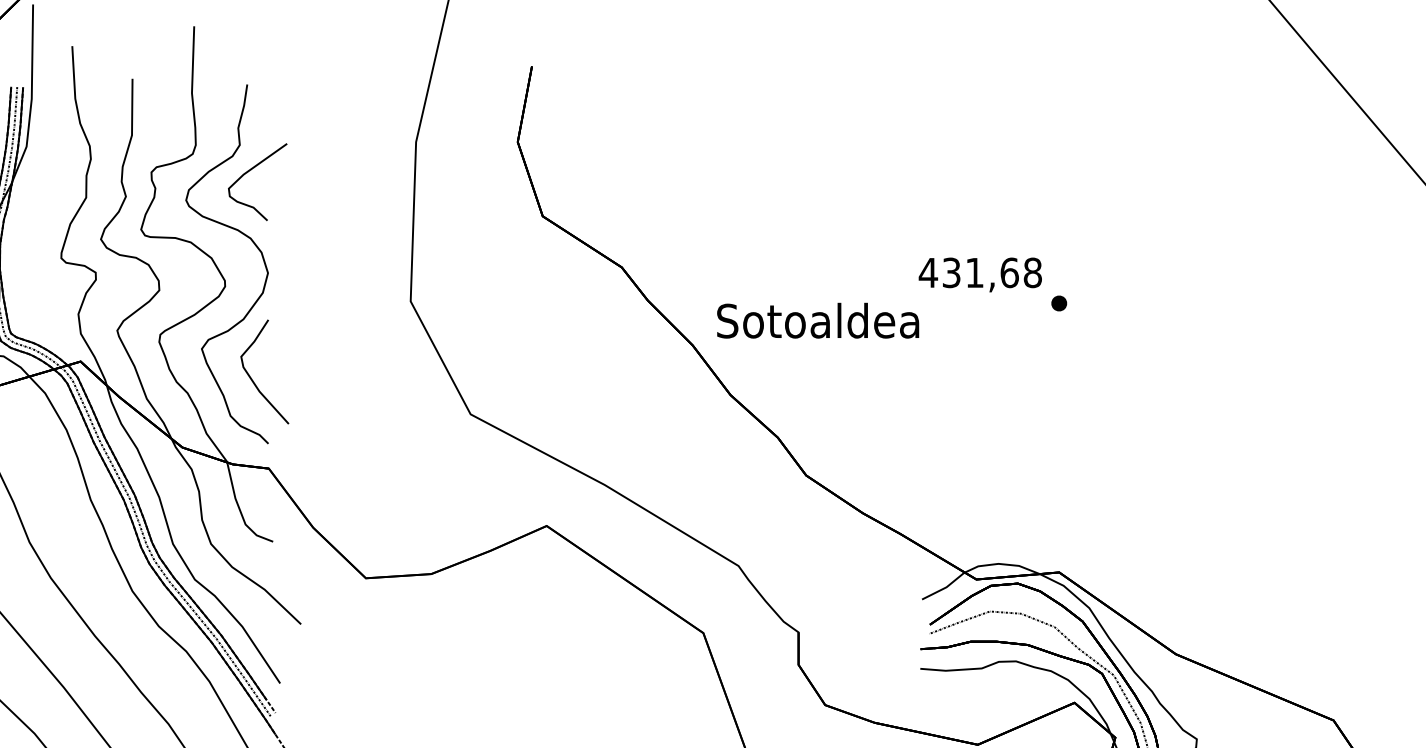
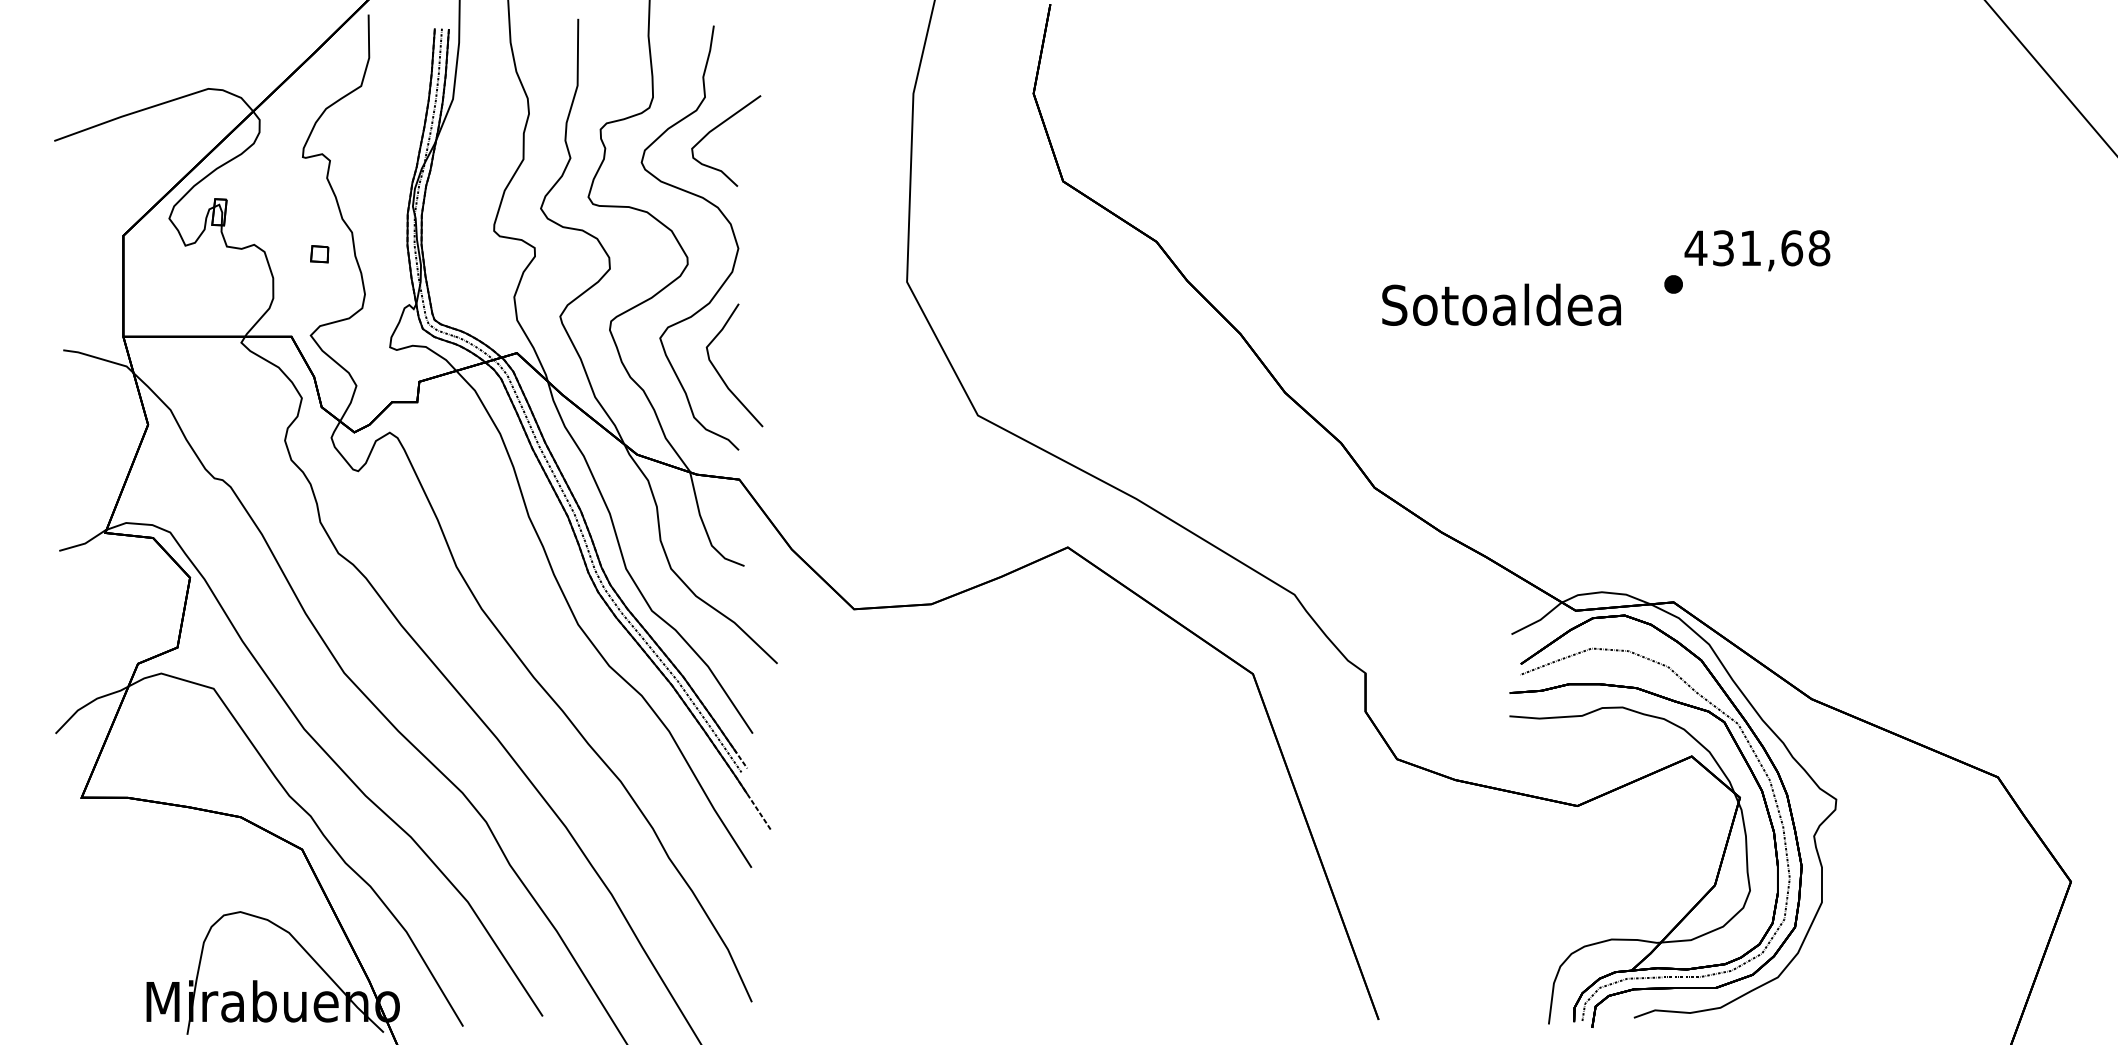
text: (980, 274) -> (1757, 250), moved
text: (818, 320) -> (1501, 304), moved

